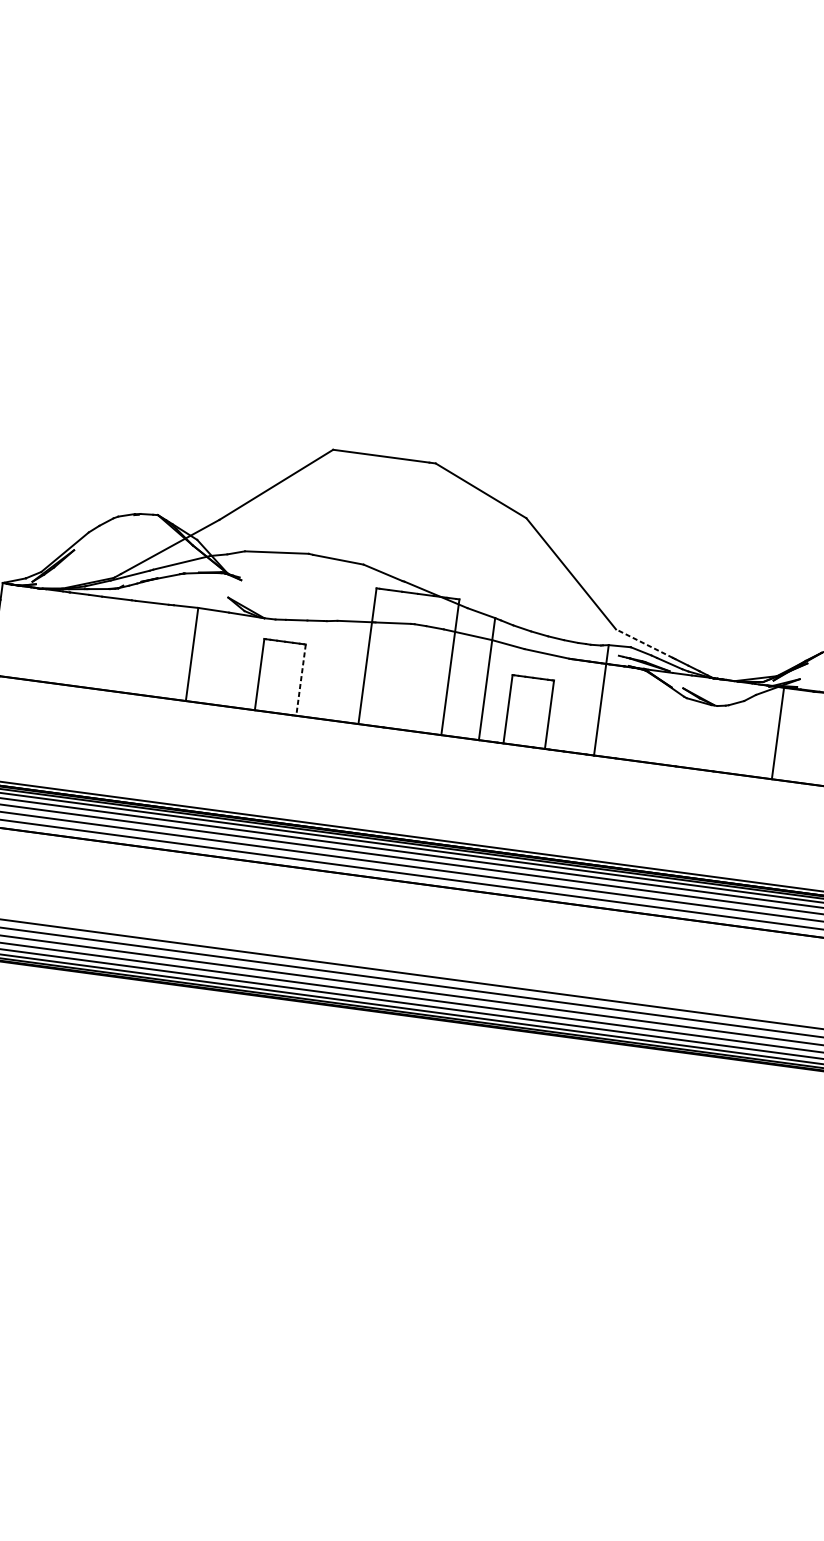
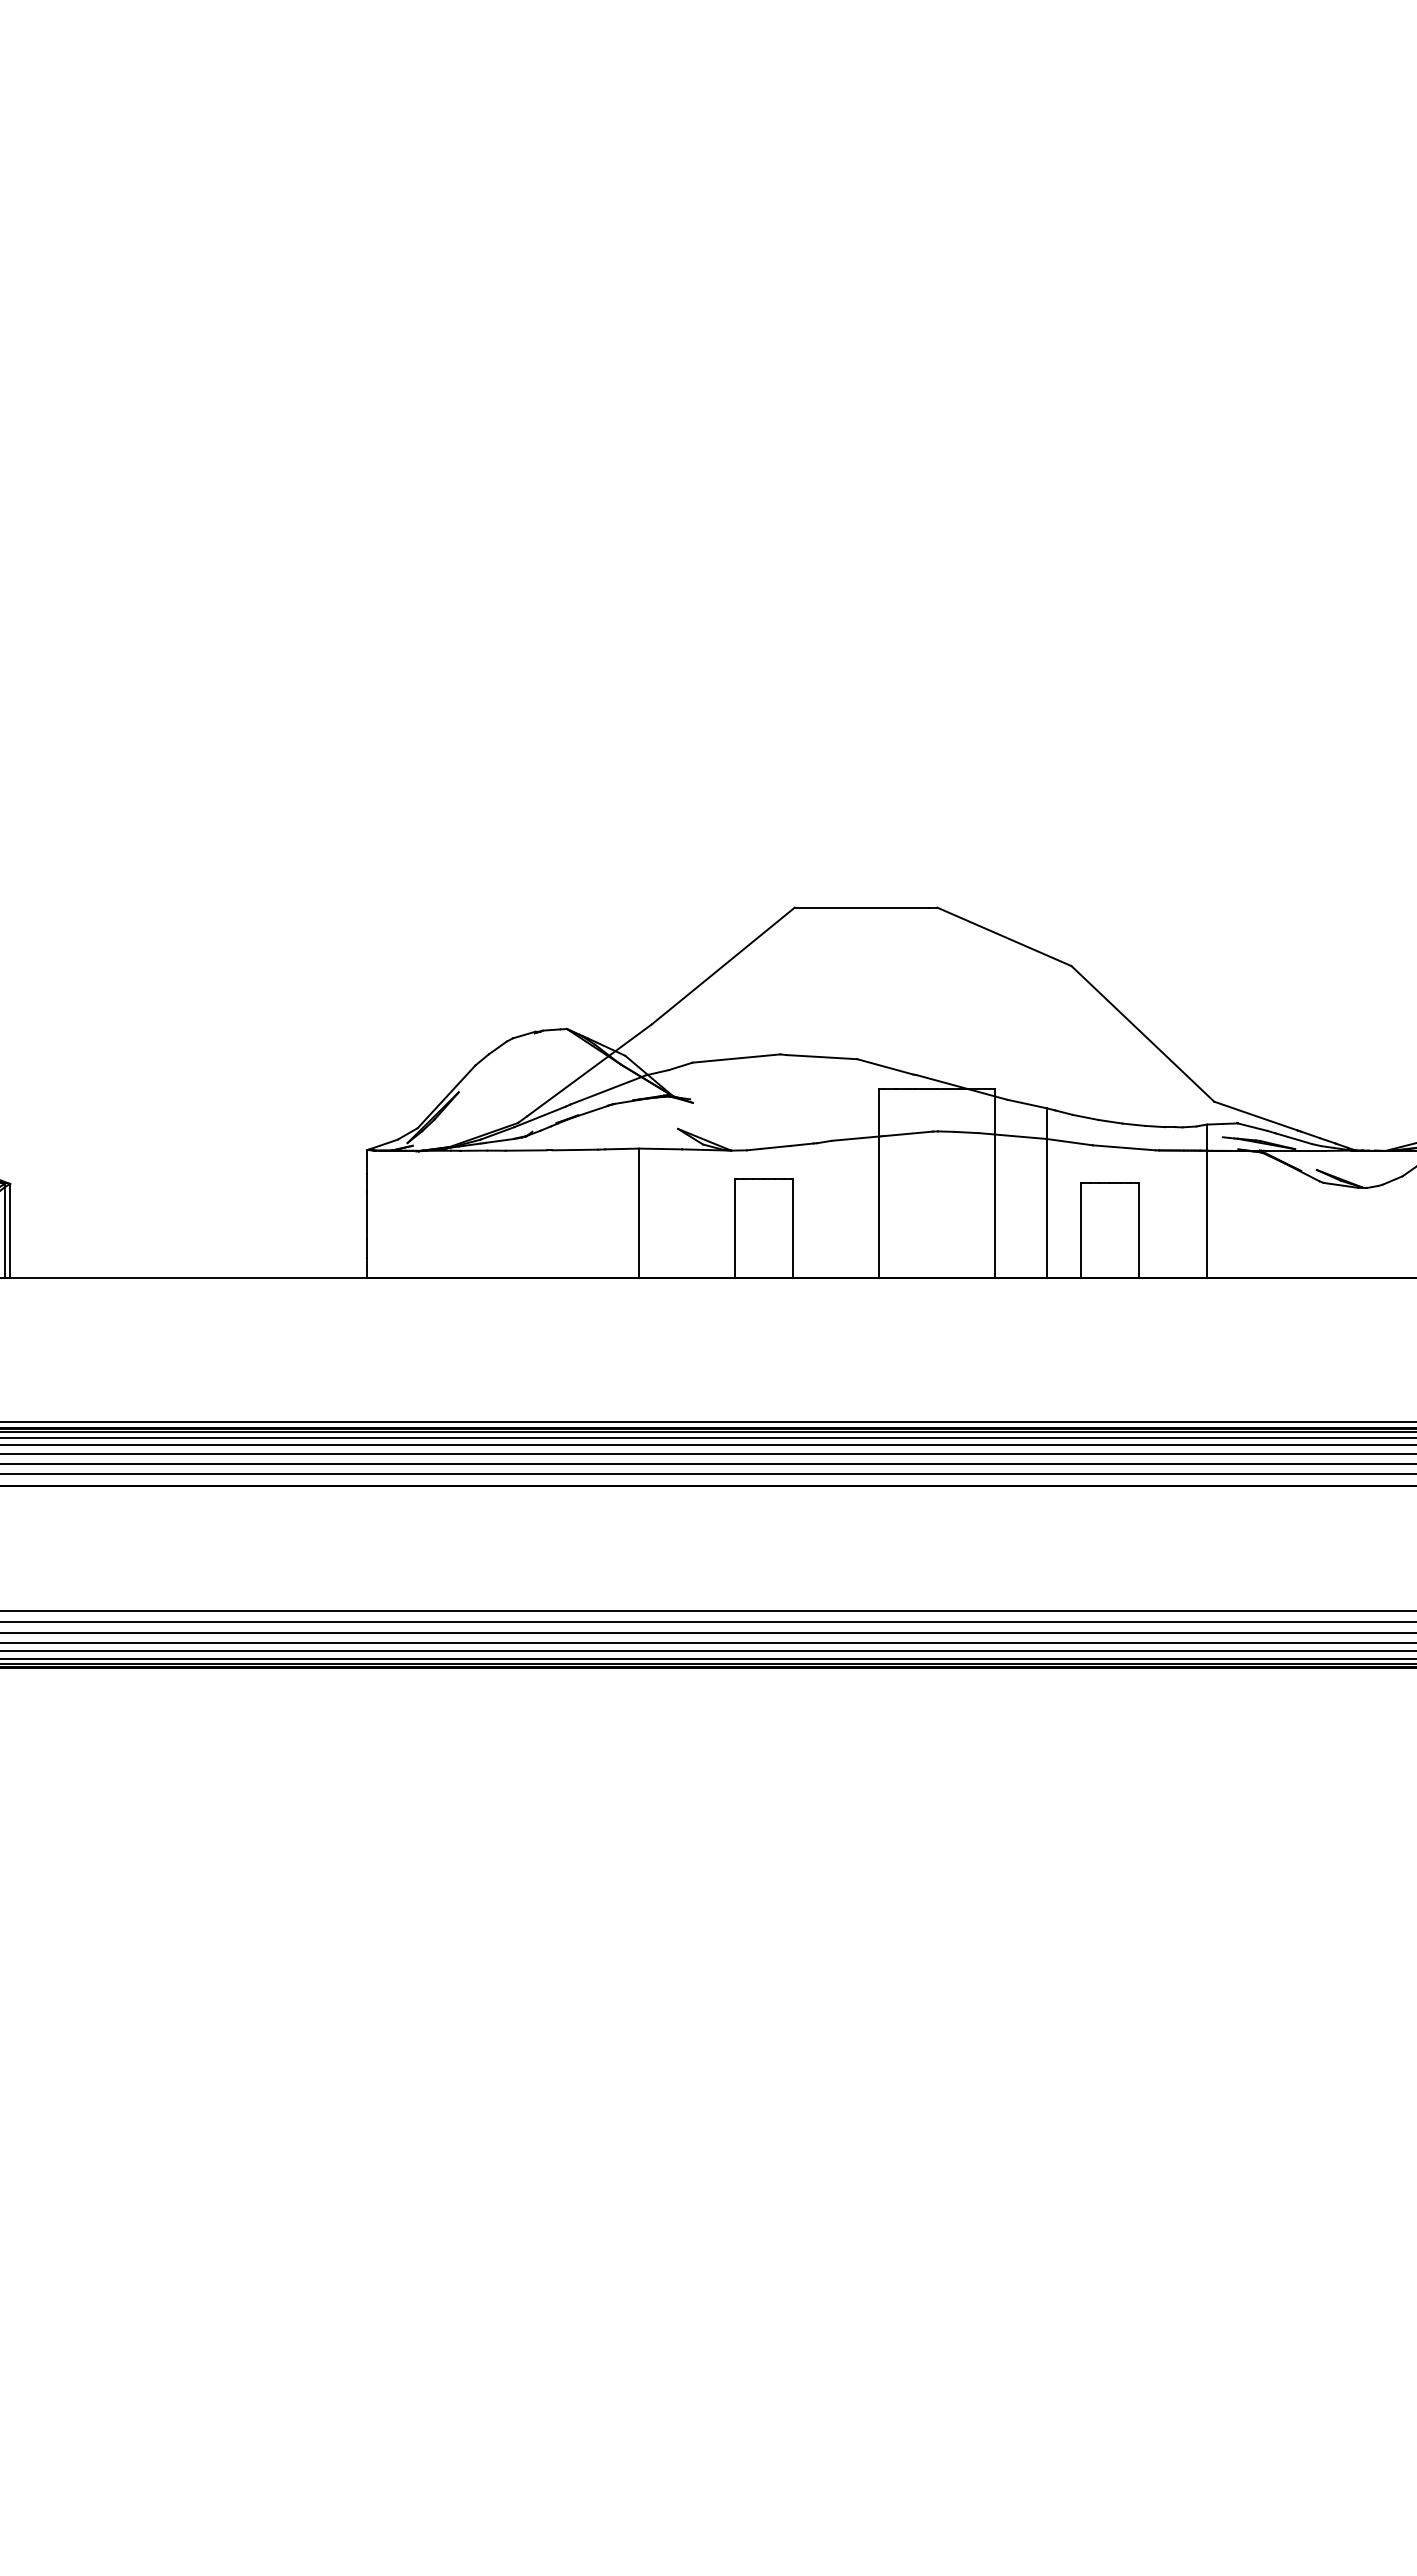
line: (644, 643) -> (1255, 1116), dashed -> solid
line: (300, 680) -> (792, 1228), dashed -> solid

